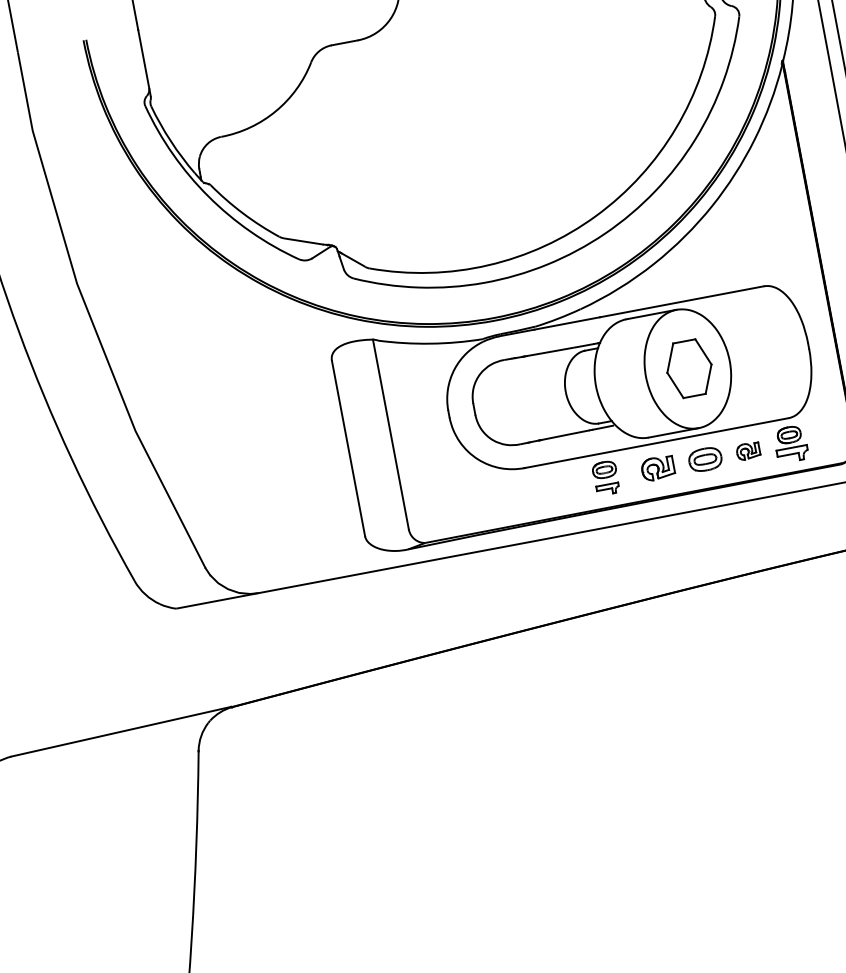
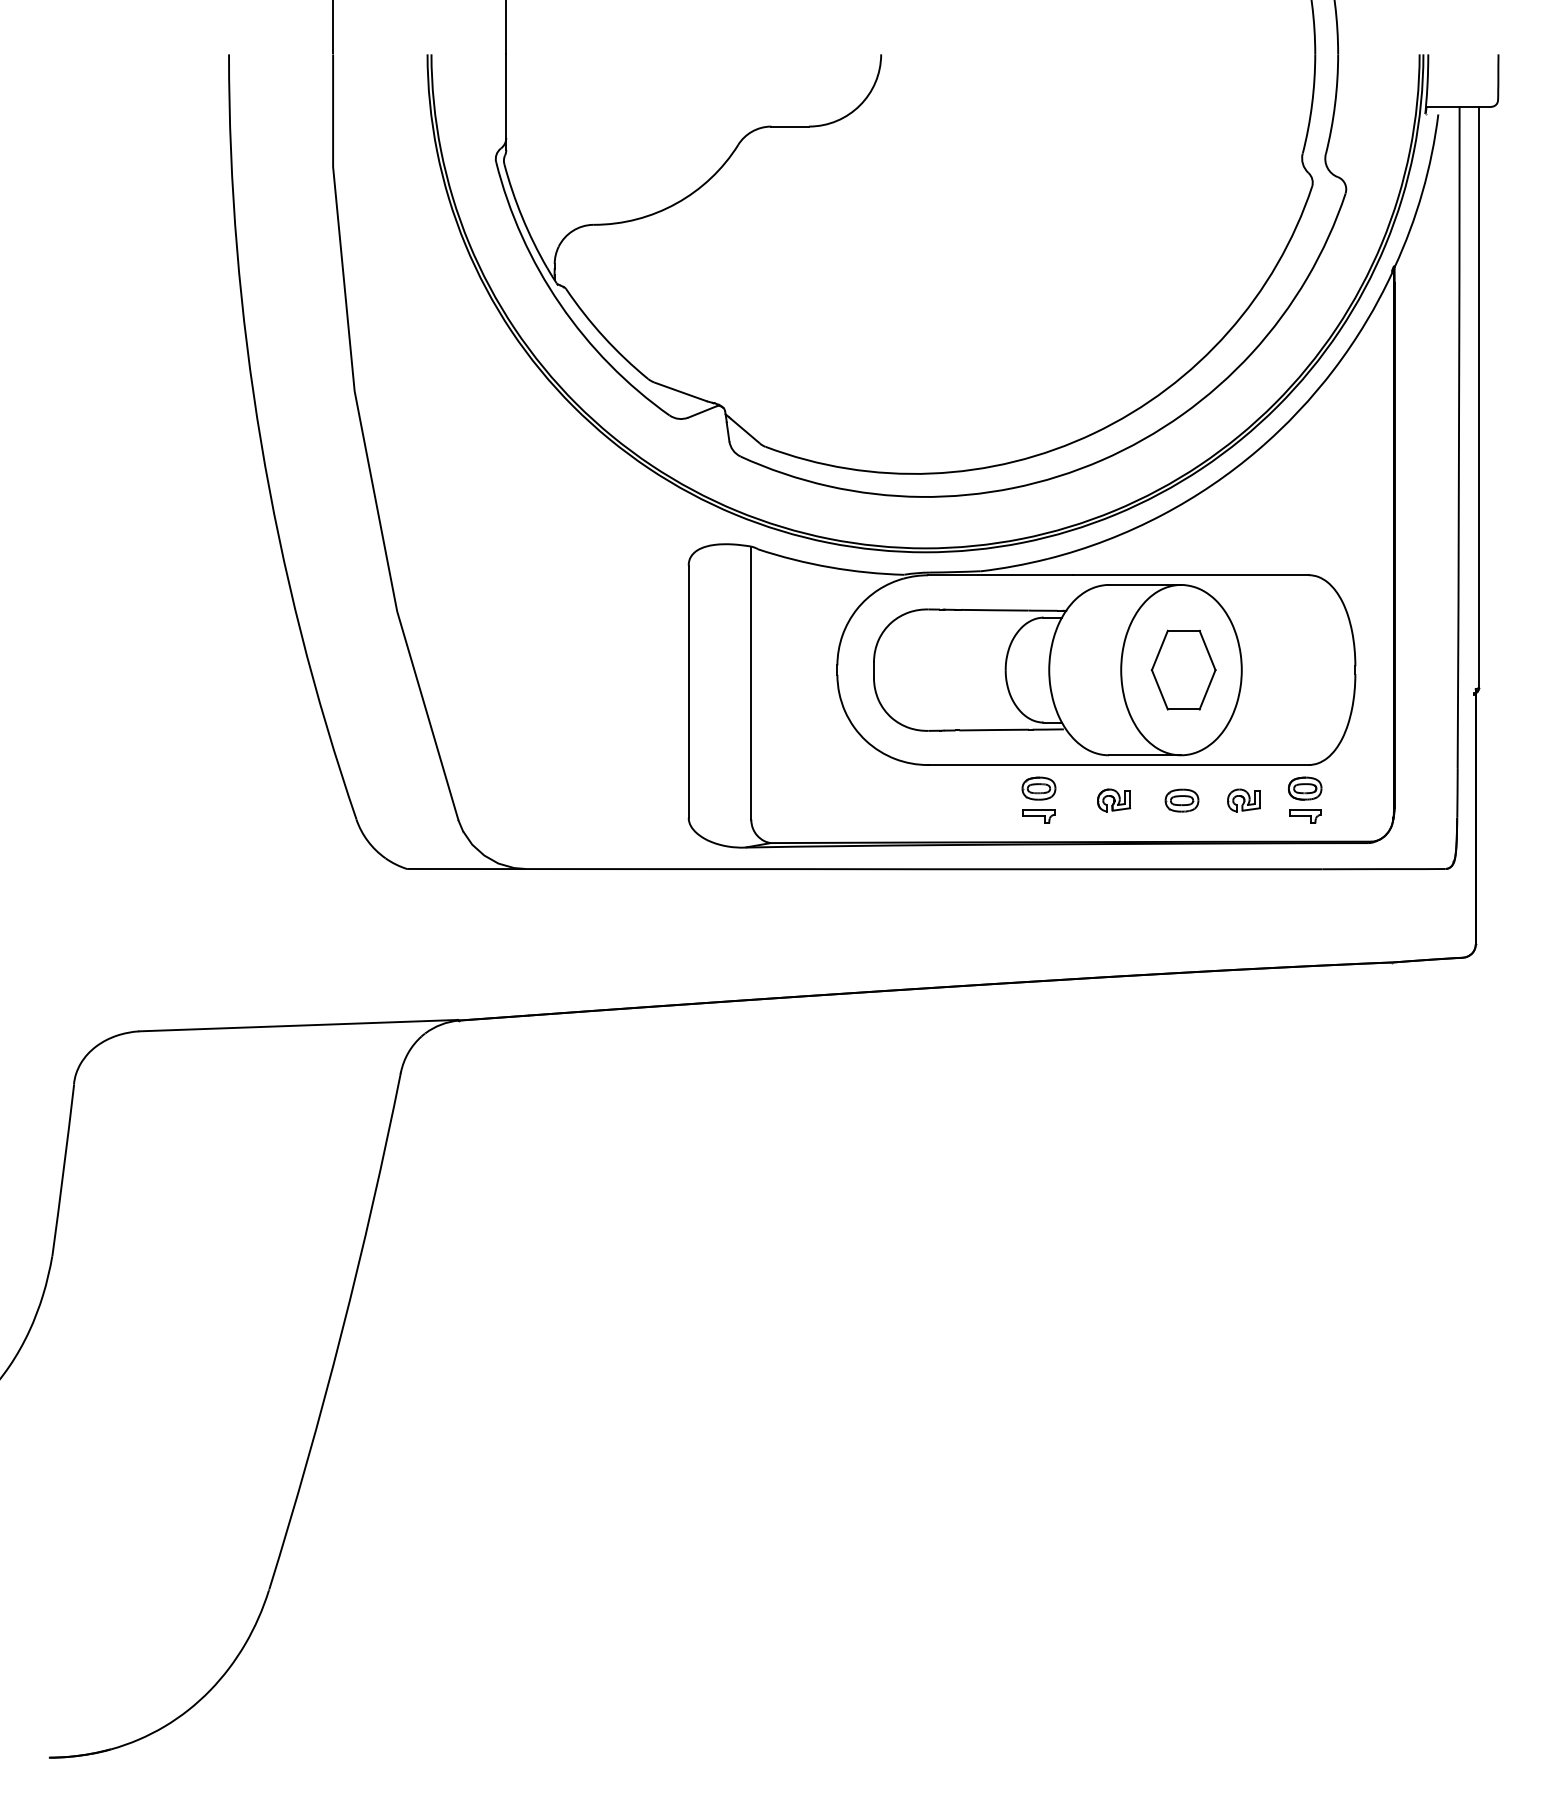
part: (793, 454) -> (1305, 816), size x0.71
part: (704, 459) -> (1181, 800), size x0.71
part: (658, 468) -> (1114, 800), size x0.71

